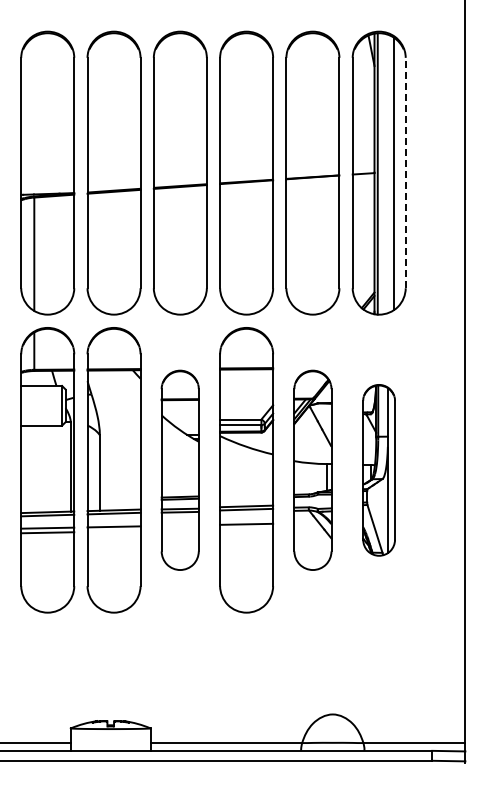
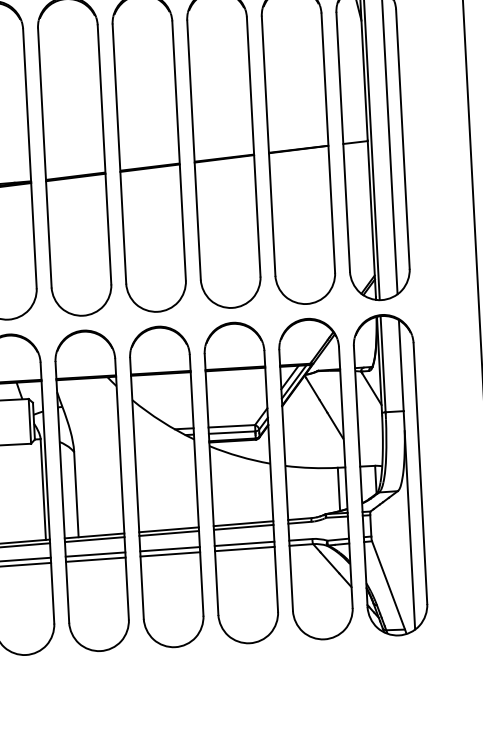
line: (405, 172) -> (402, 138), dashed -> solid
part: (179, 470) -> (165, 487), size x1.43
part: (312, 470) -> (315, 479), size x1.43
part: (378, 470) -> (389, 475), size x1.67
line: (246, 528) -> (244, 548), added
line: (113, 531) -> (95, 559), added

